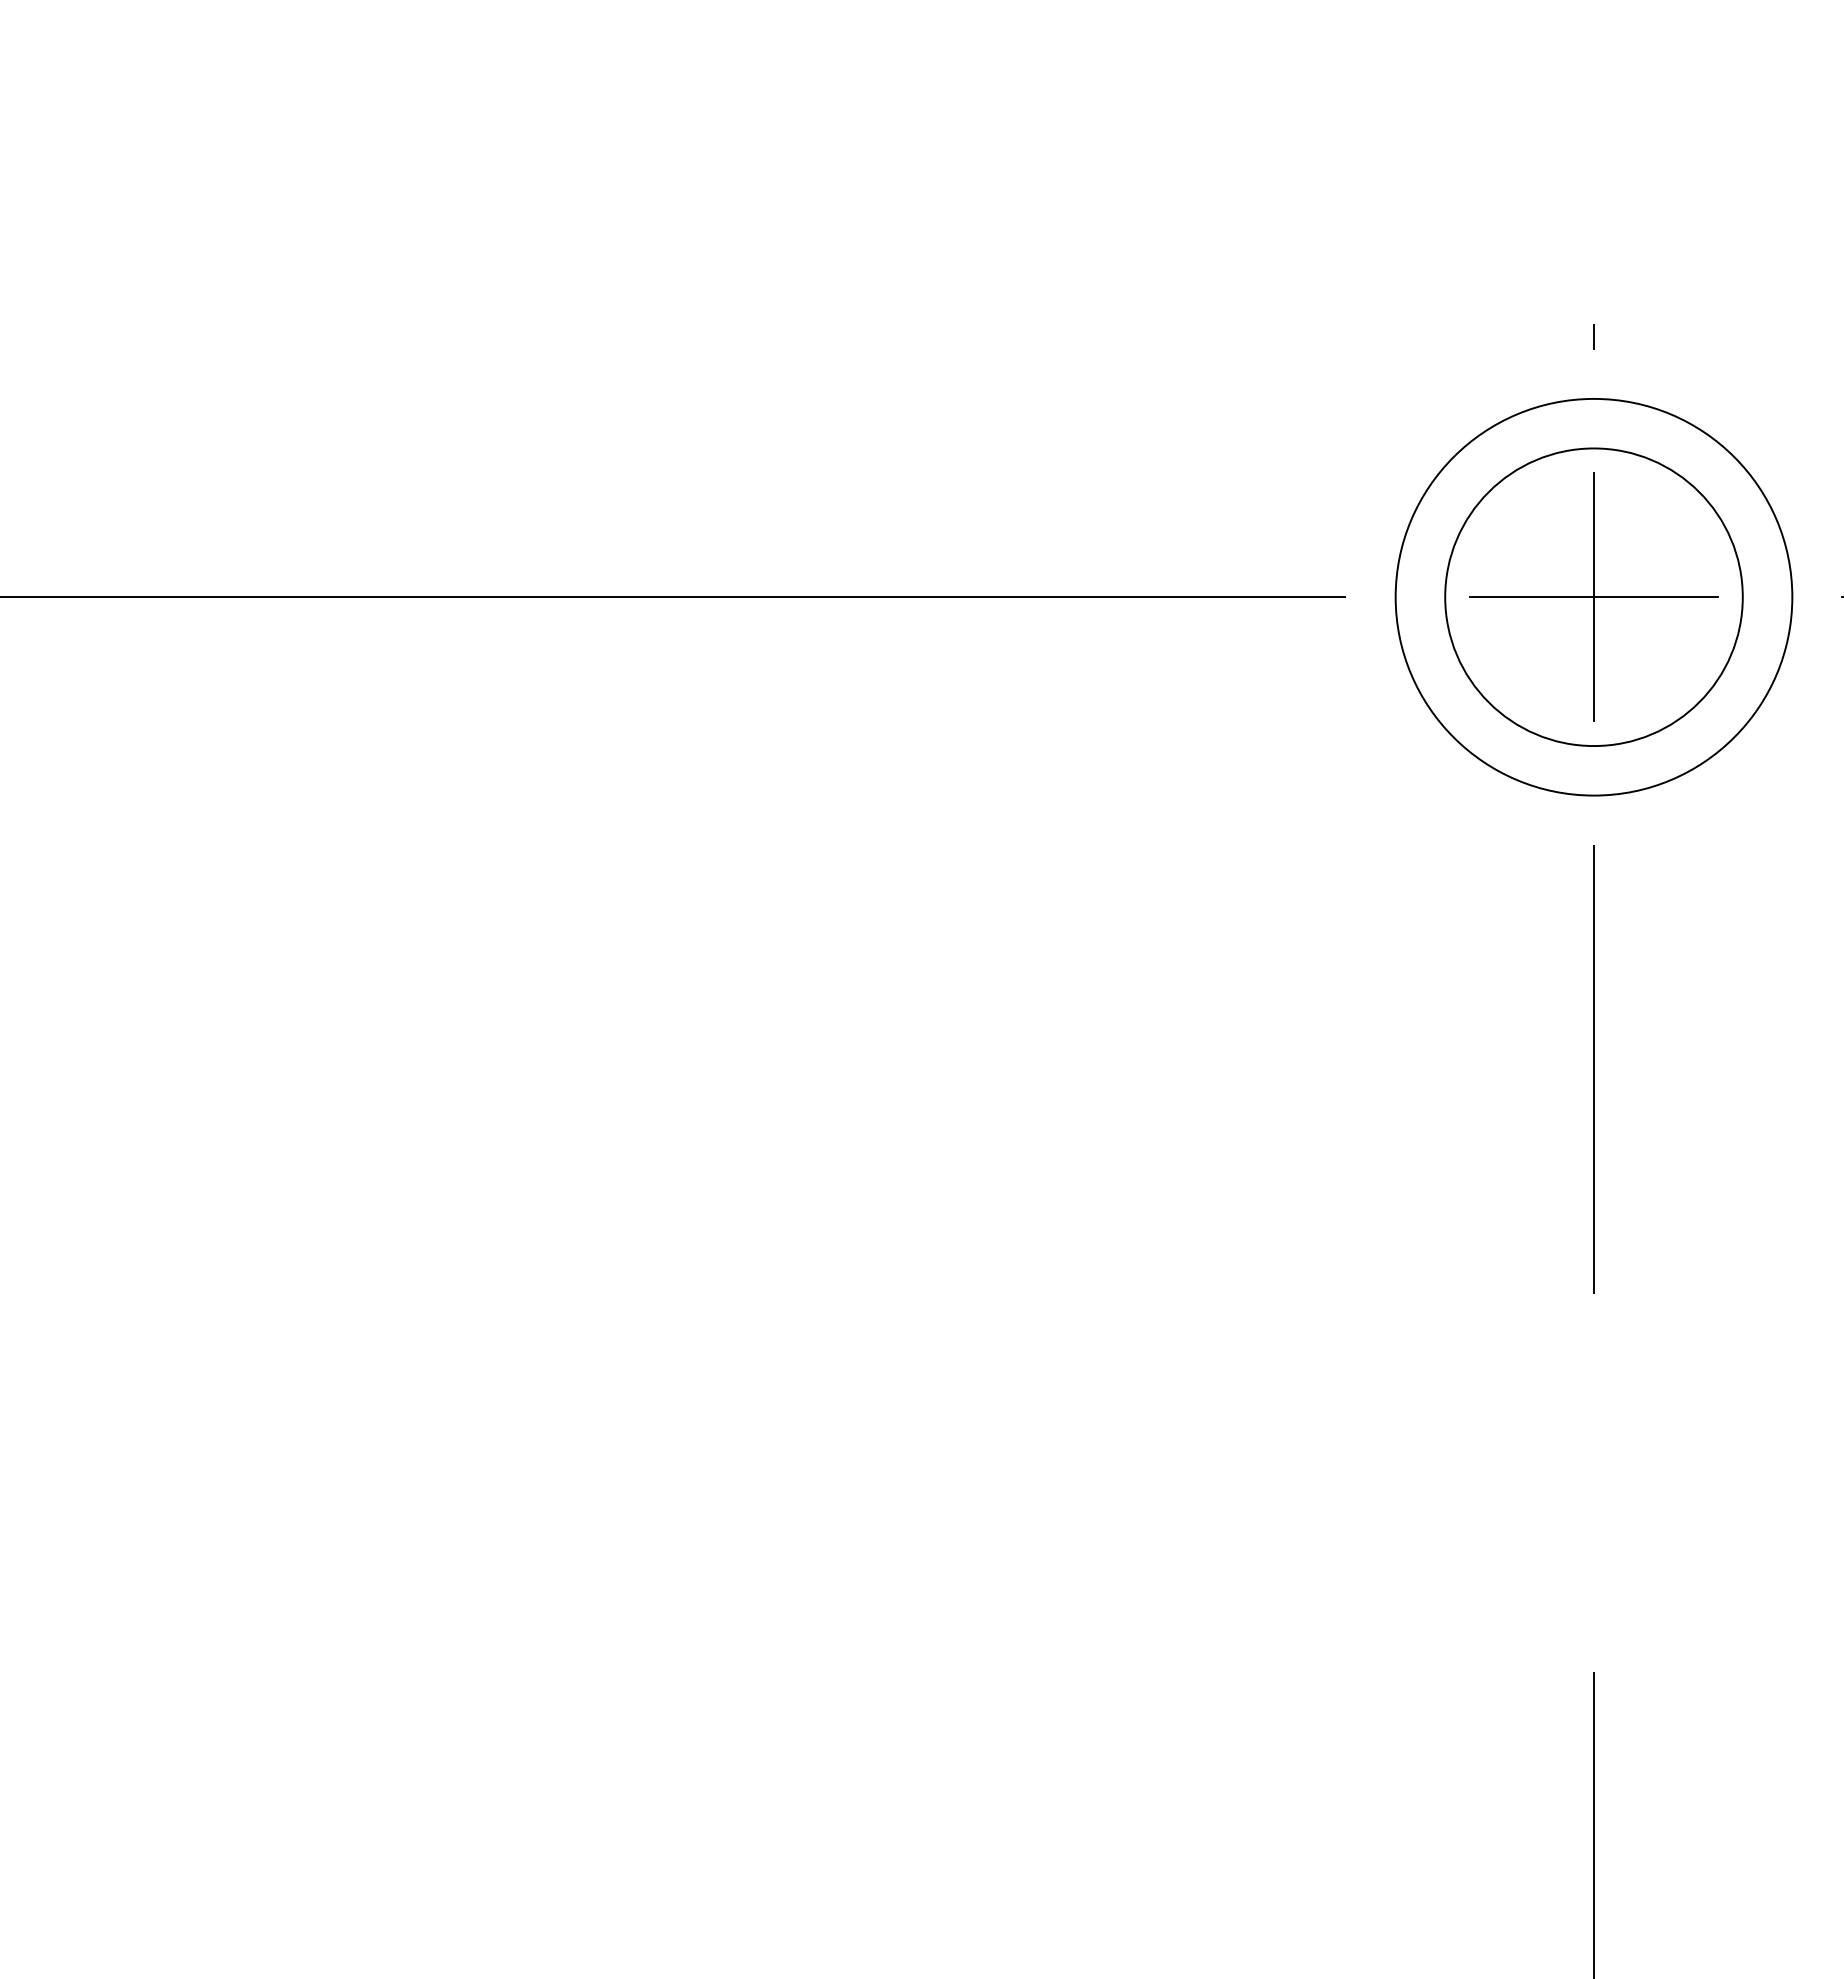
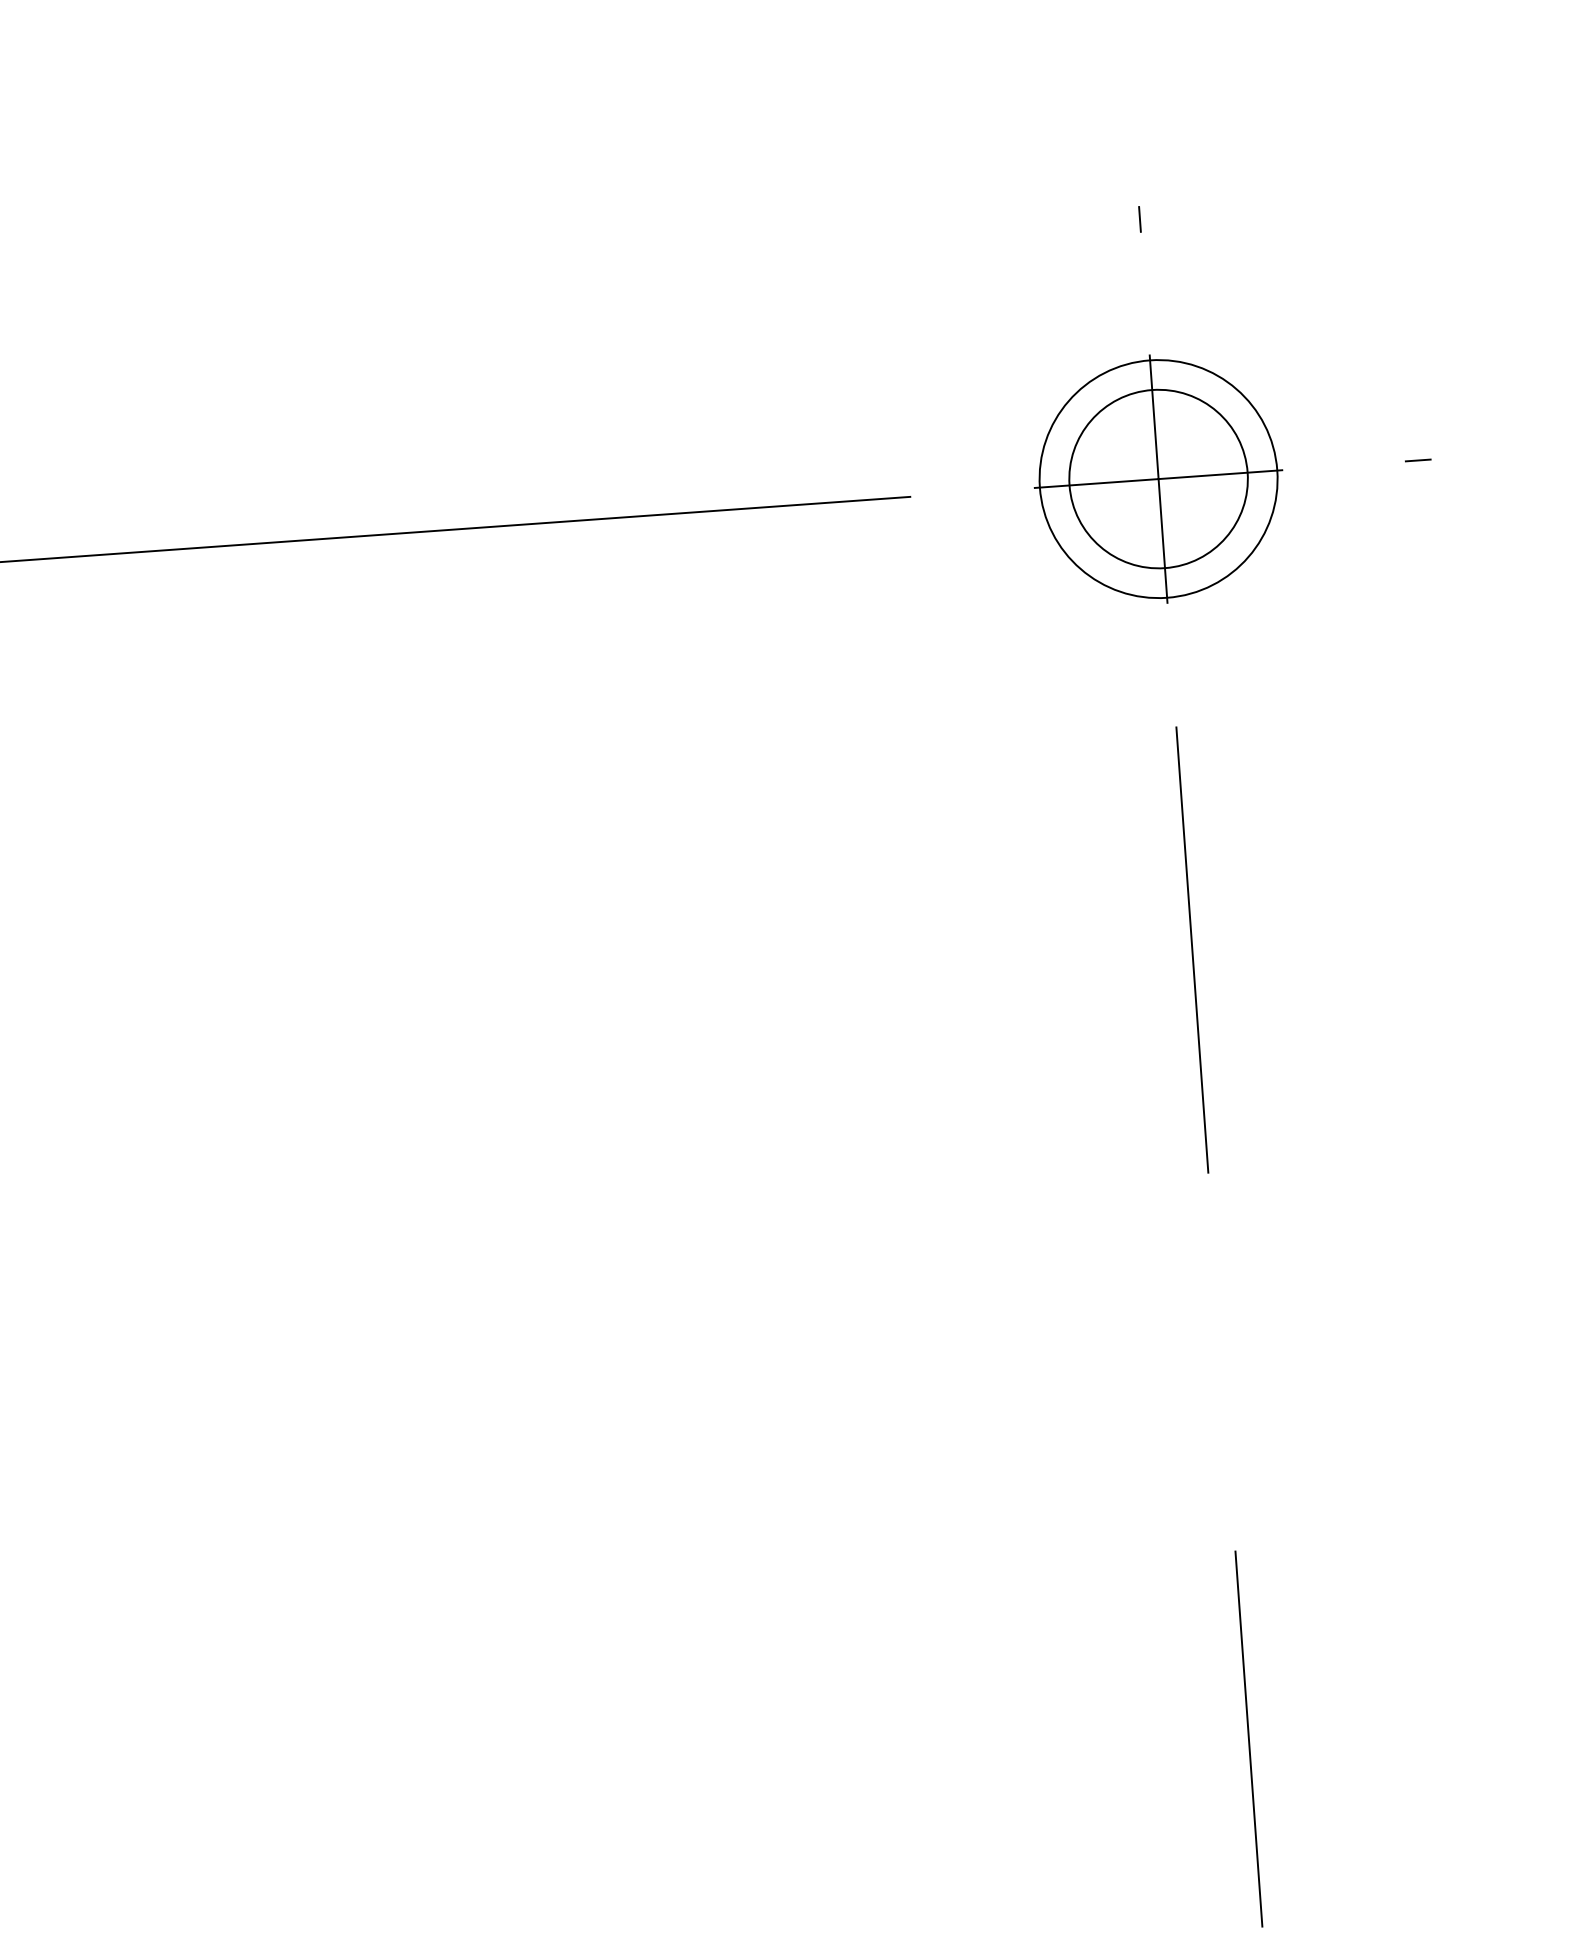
circle: (1593, 596) -> (1158, 478), size x0.6
circle: (1593, 597) -> (1158, 479), size x0.6

